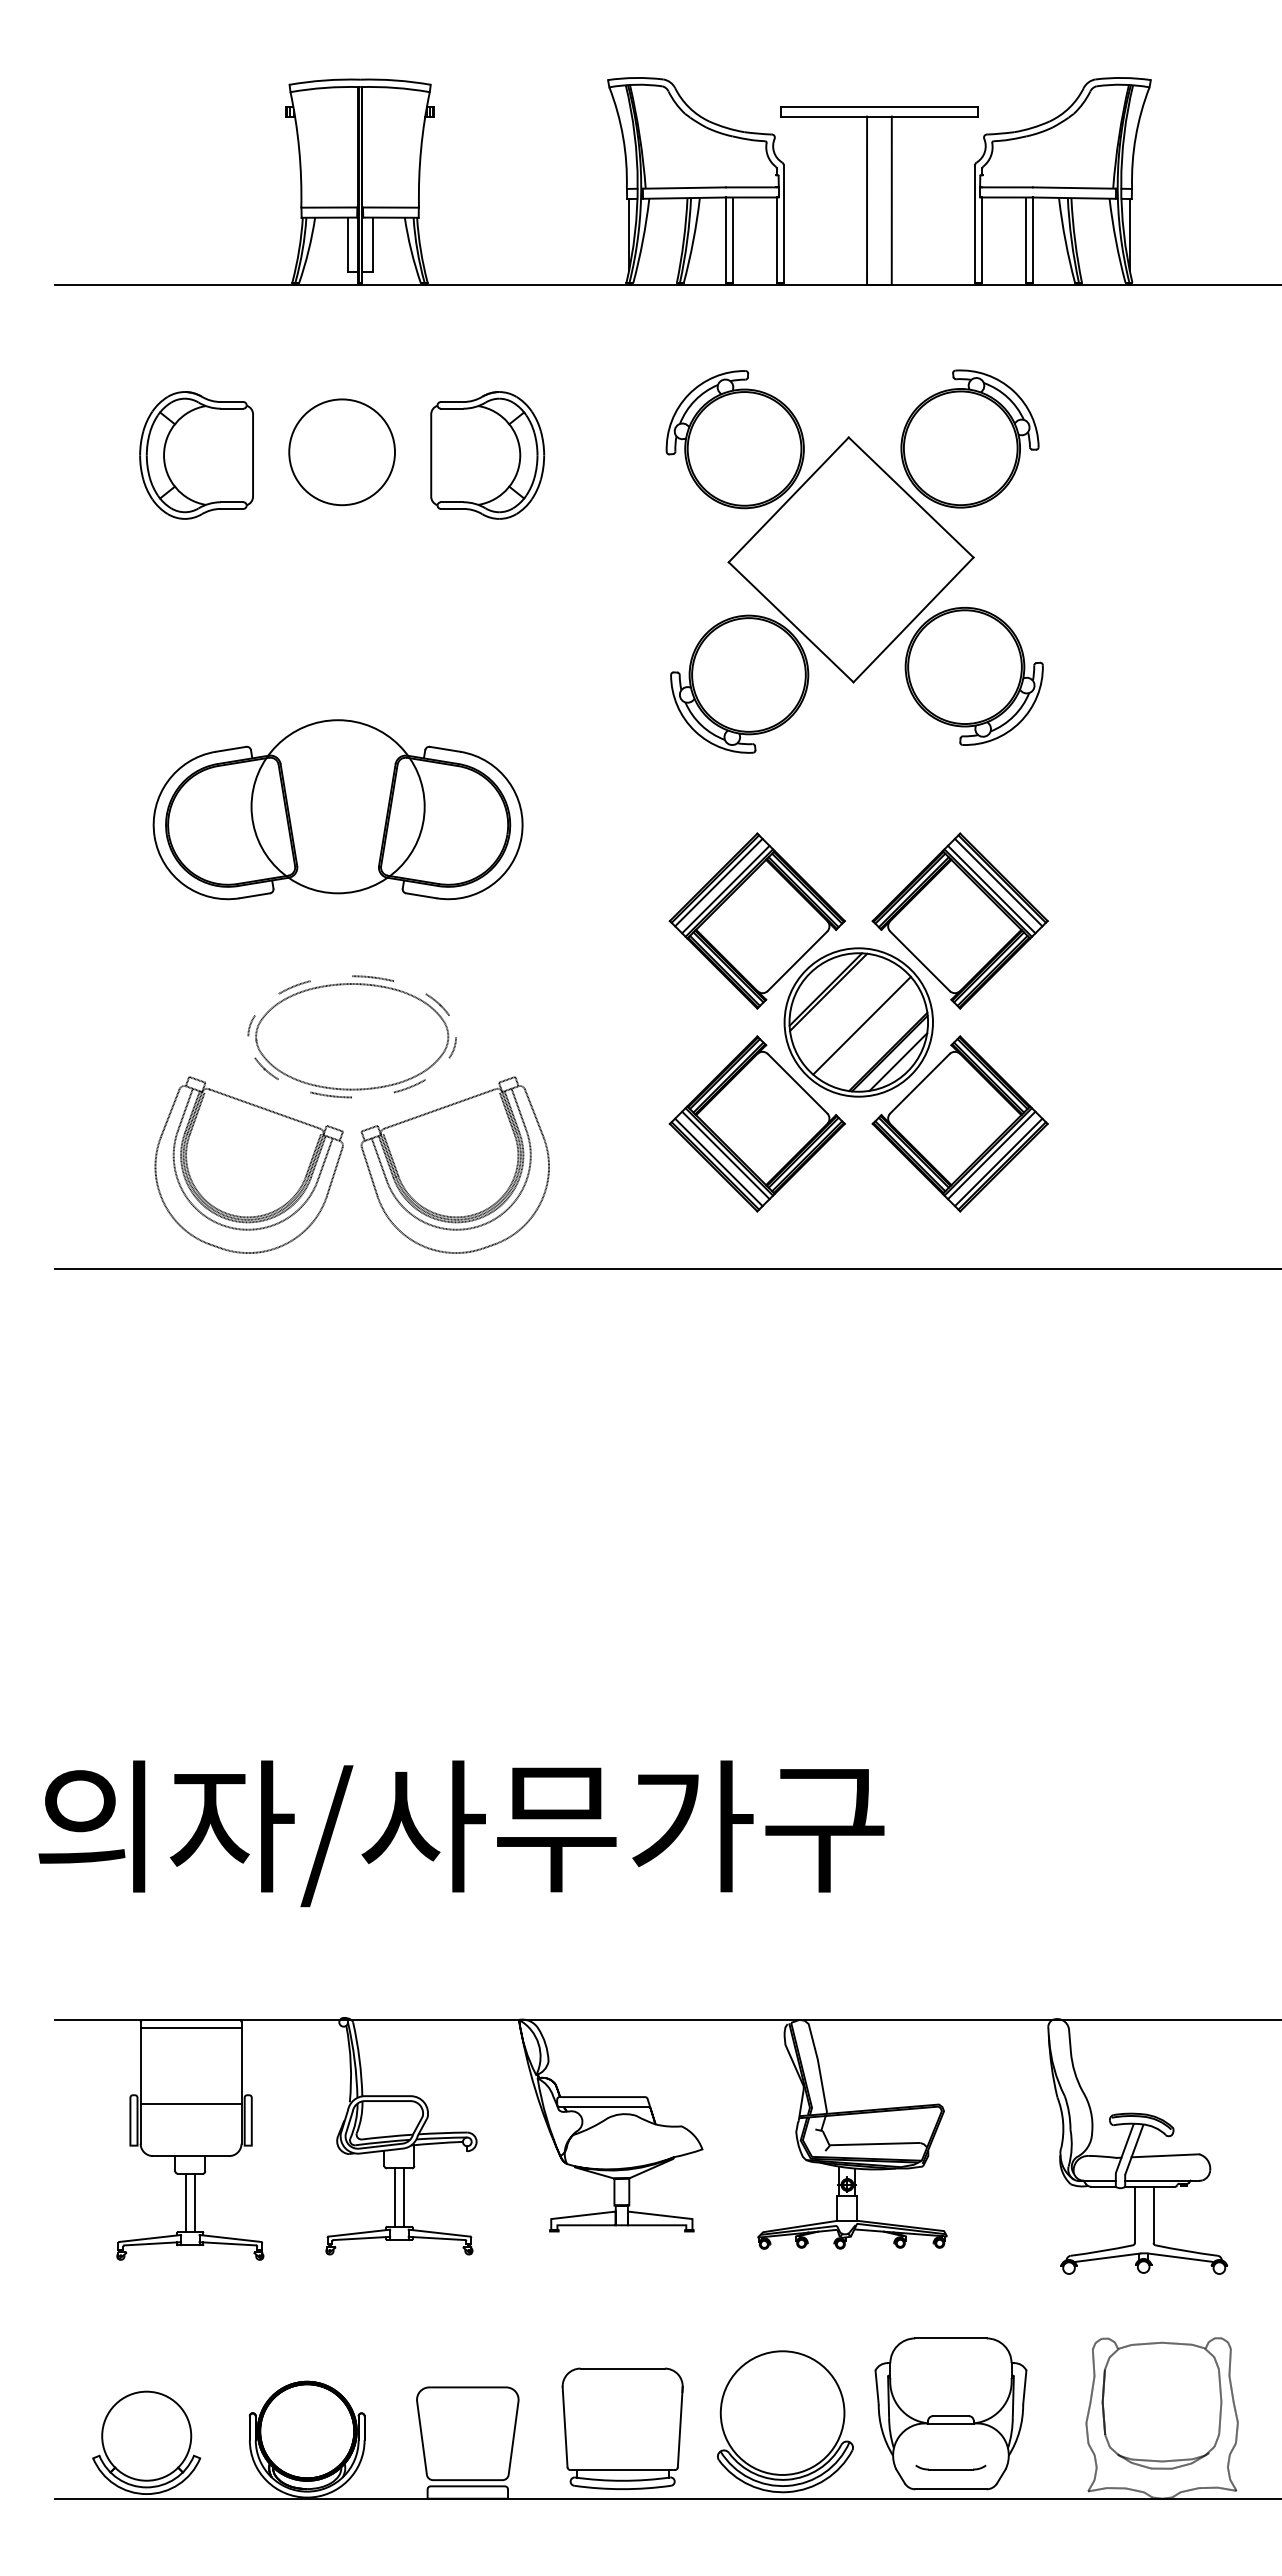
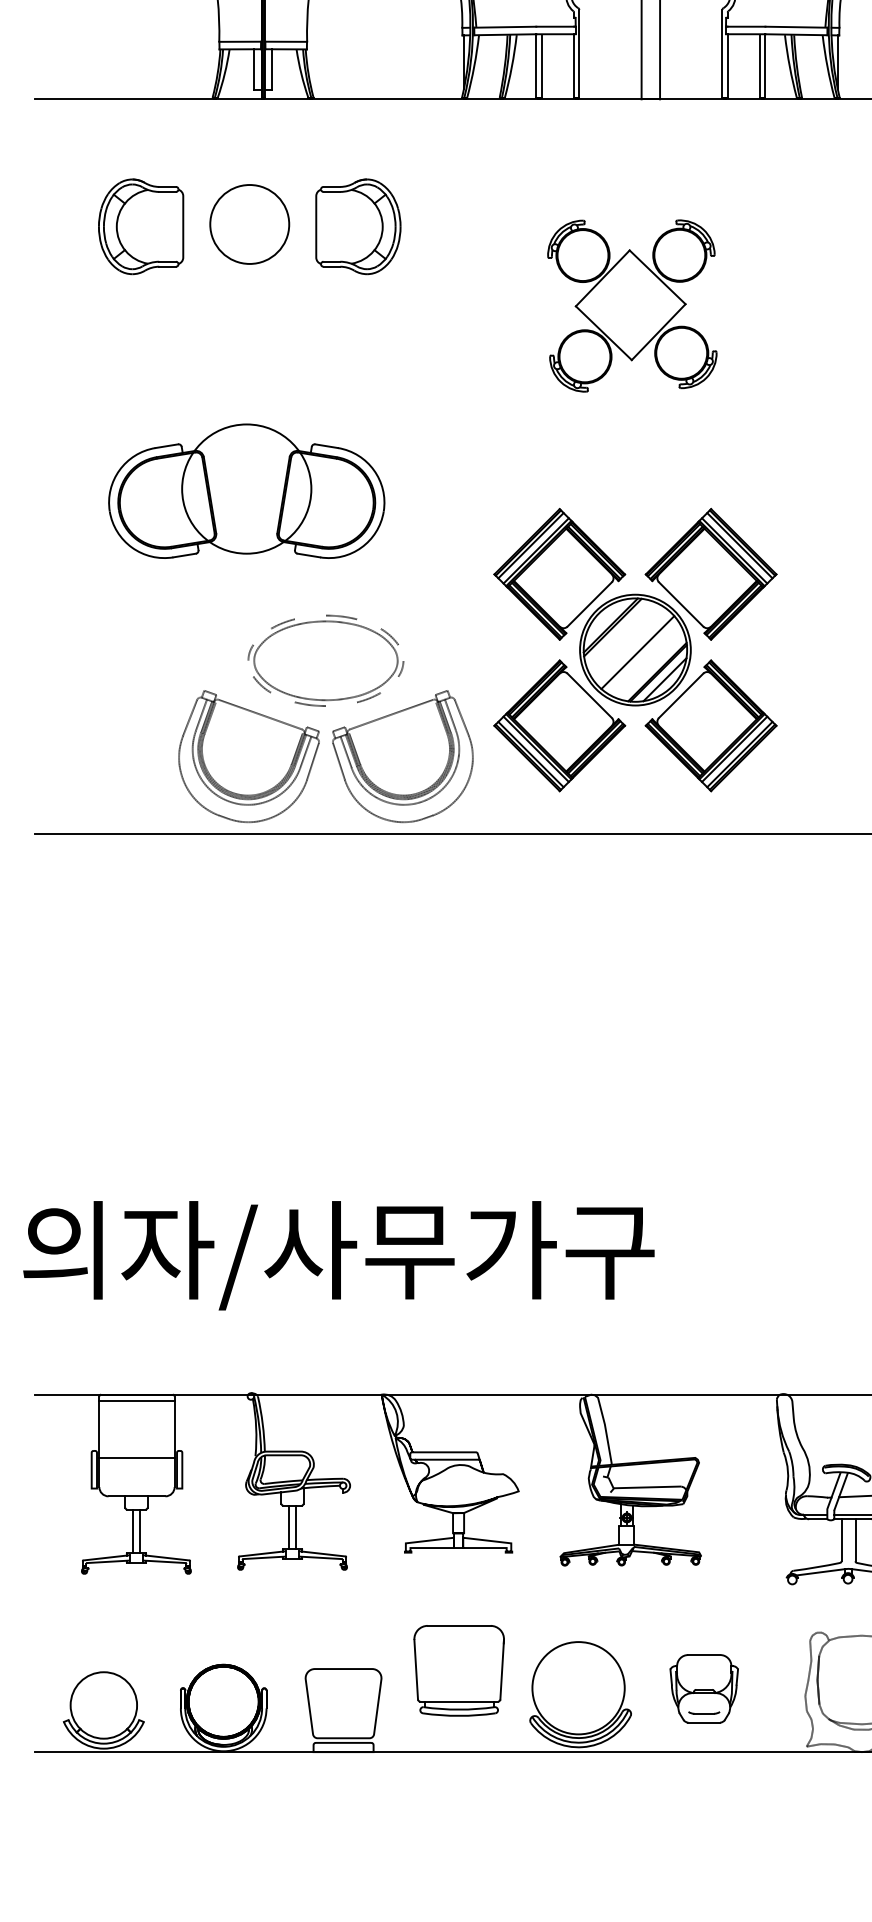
part: (854, 561) -> (632, 305), size x0.6
part: (351, 1098) -> (325, 706), moved
part: (950, 2413) -> (703, 1688), size x0.6
part: (622, 2428) -> (459, 1670), moved

